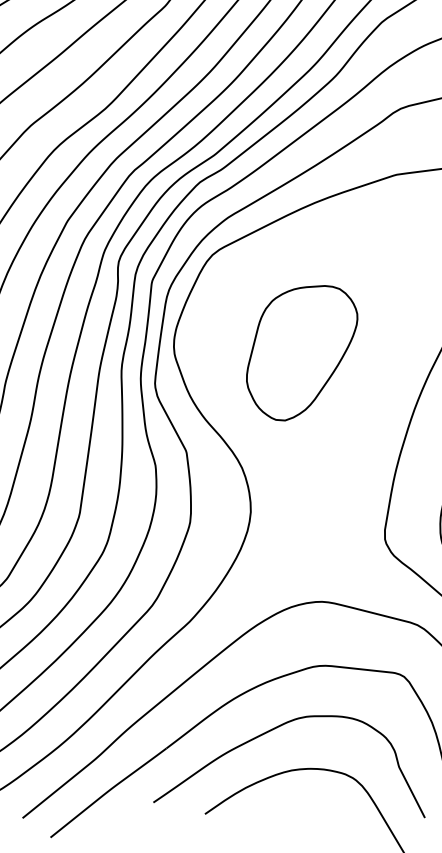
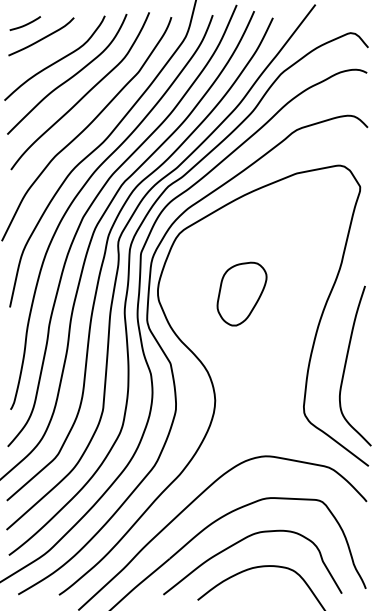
part: (300, 351) -> (241, 293), size x0.7

